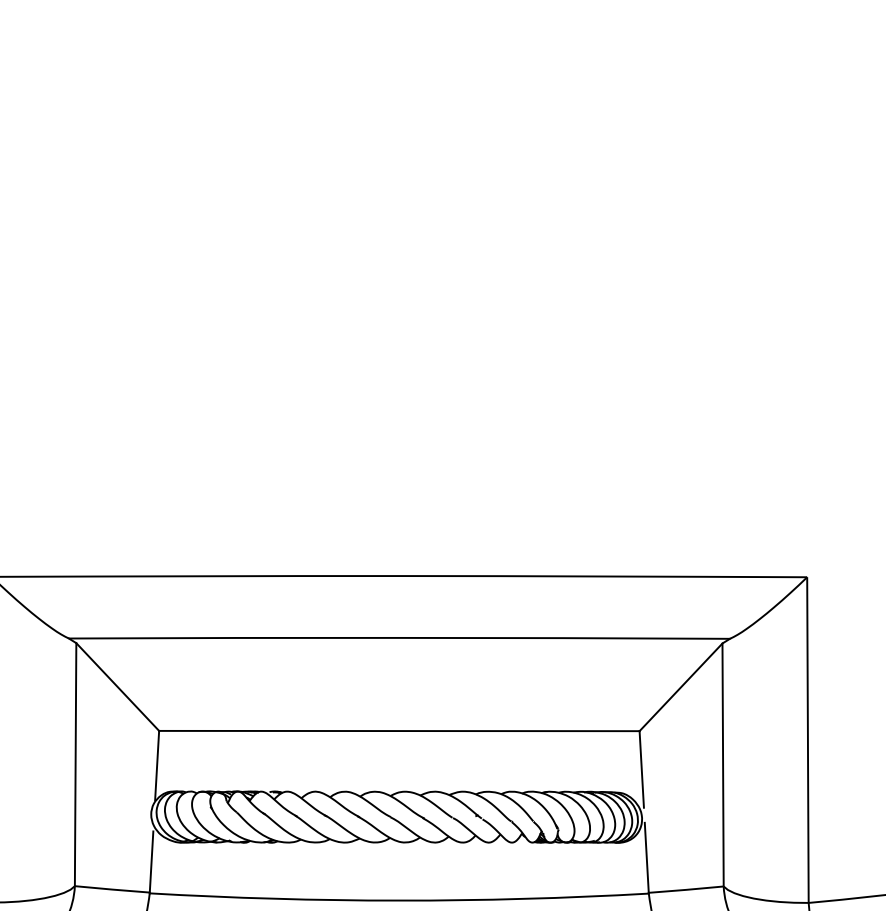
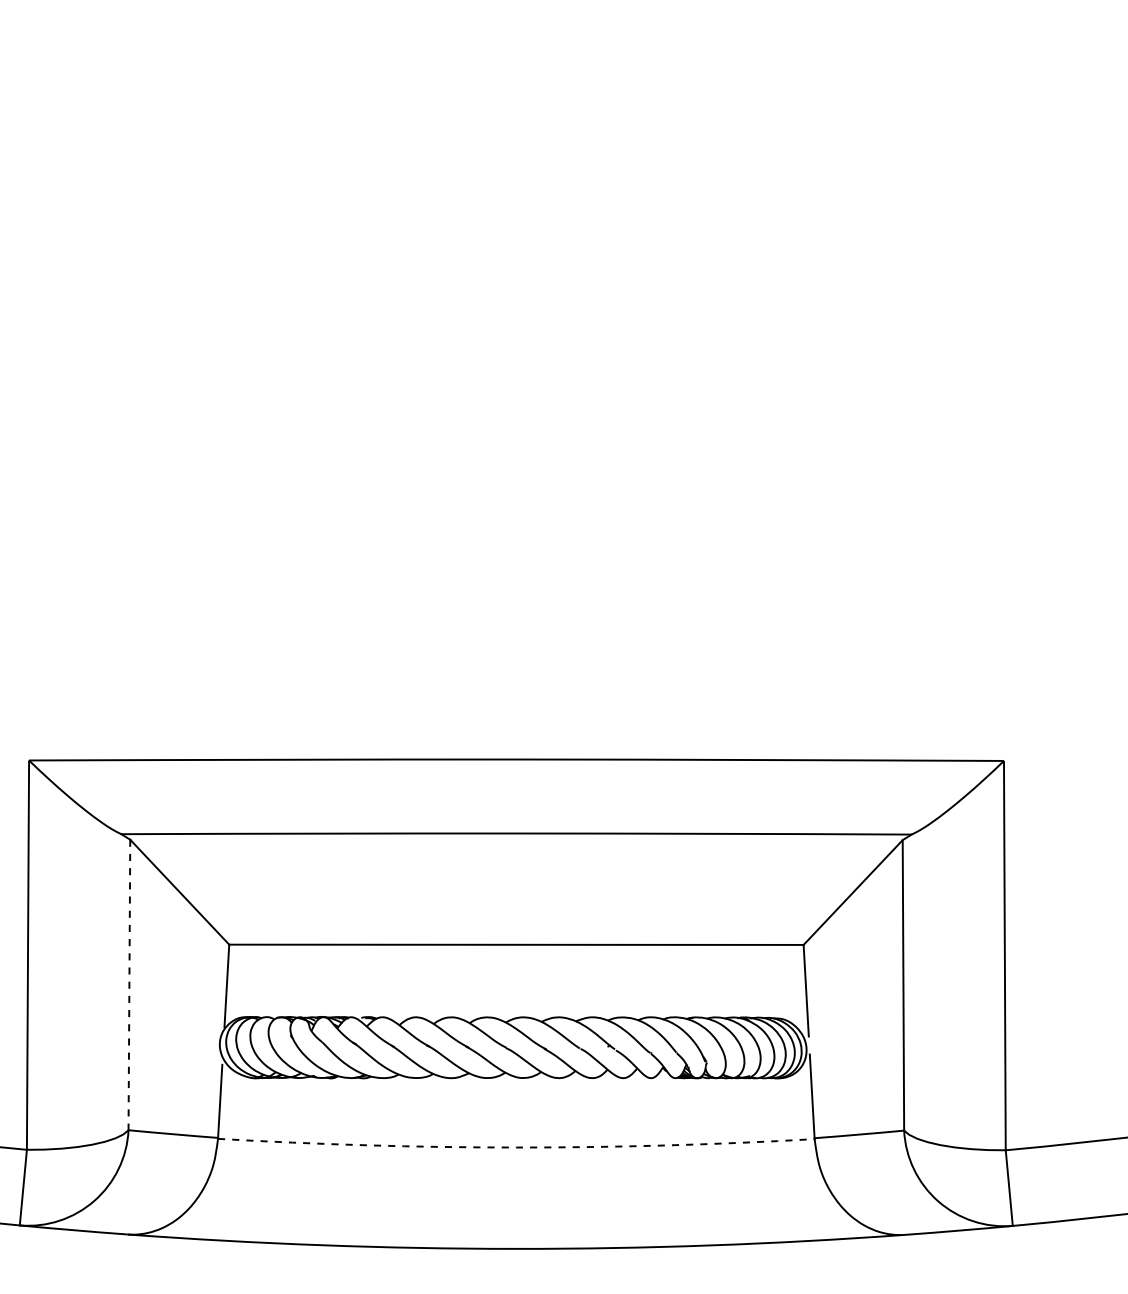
line: (75, 765) -> (129, 986), solid -> dashed
arc: (399, 900) -> (516, 1147), solid -> dashed

